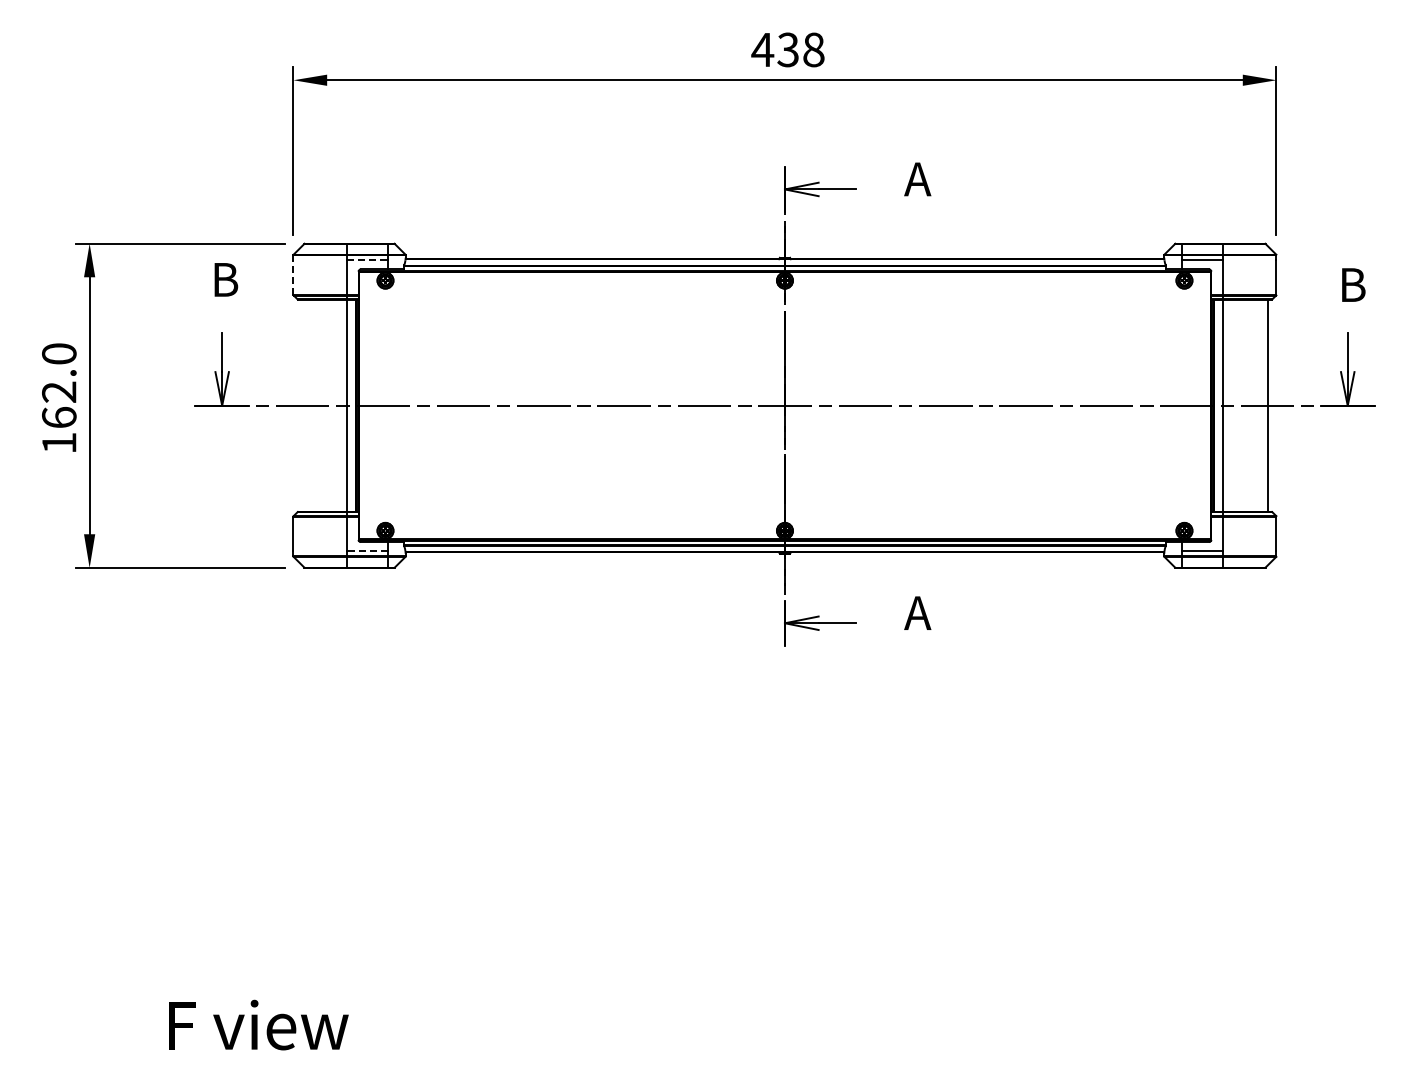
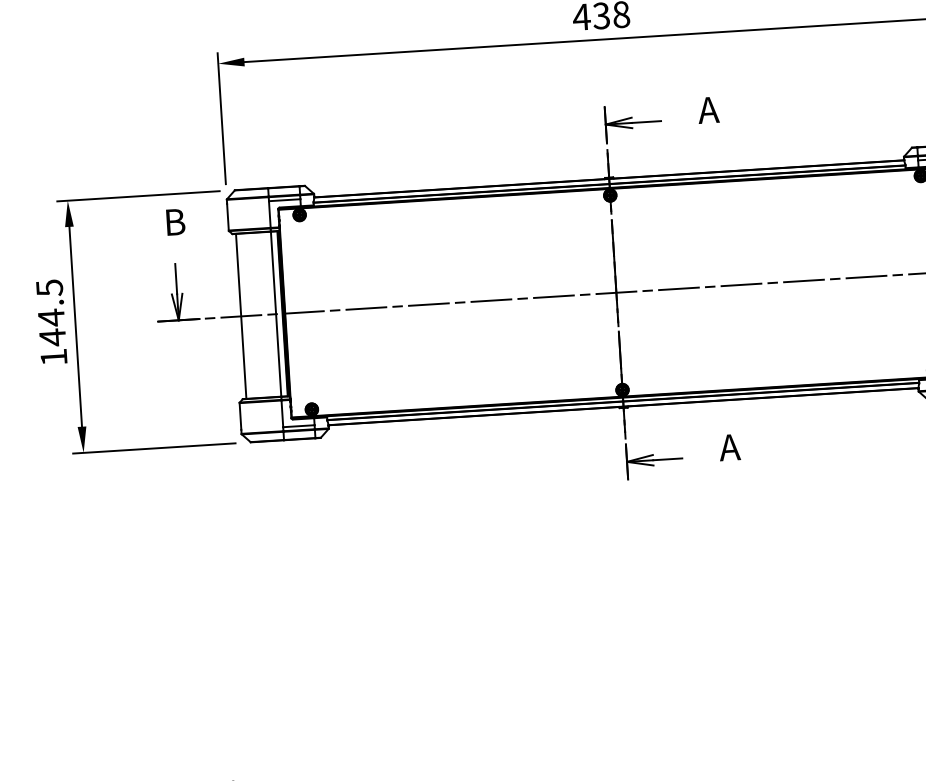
line: (368, 260) -> (285, 200), dashed -> solid
line: (293, 277) -> (227, 217), dashed -> solid
text: (59, 386) -> (51, 313), 162.0 -> 144.5
line: (302, 405) -> (241, 316), added
line: (367, 551) -> (298, 426), dashed -> solid

